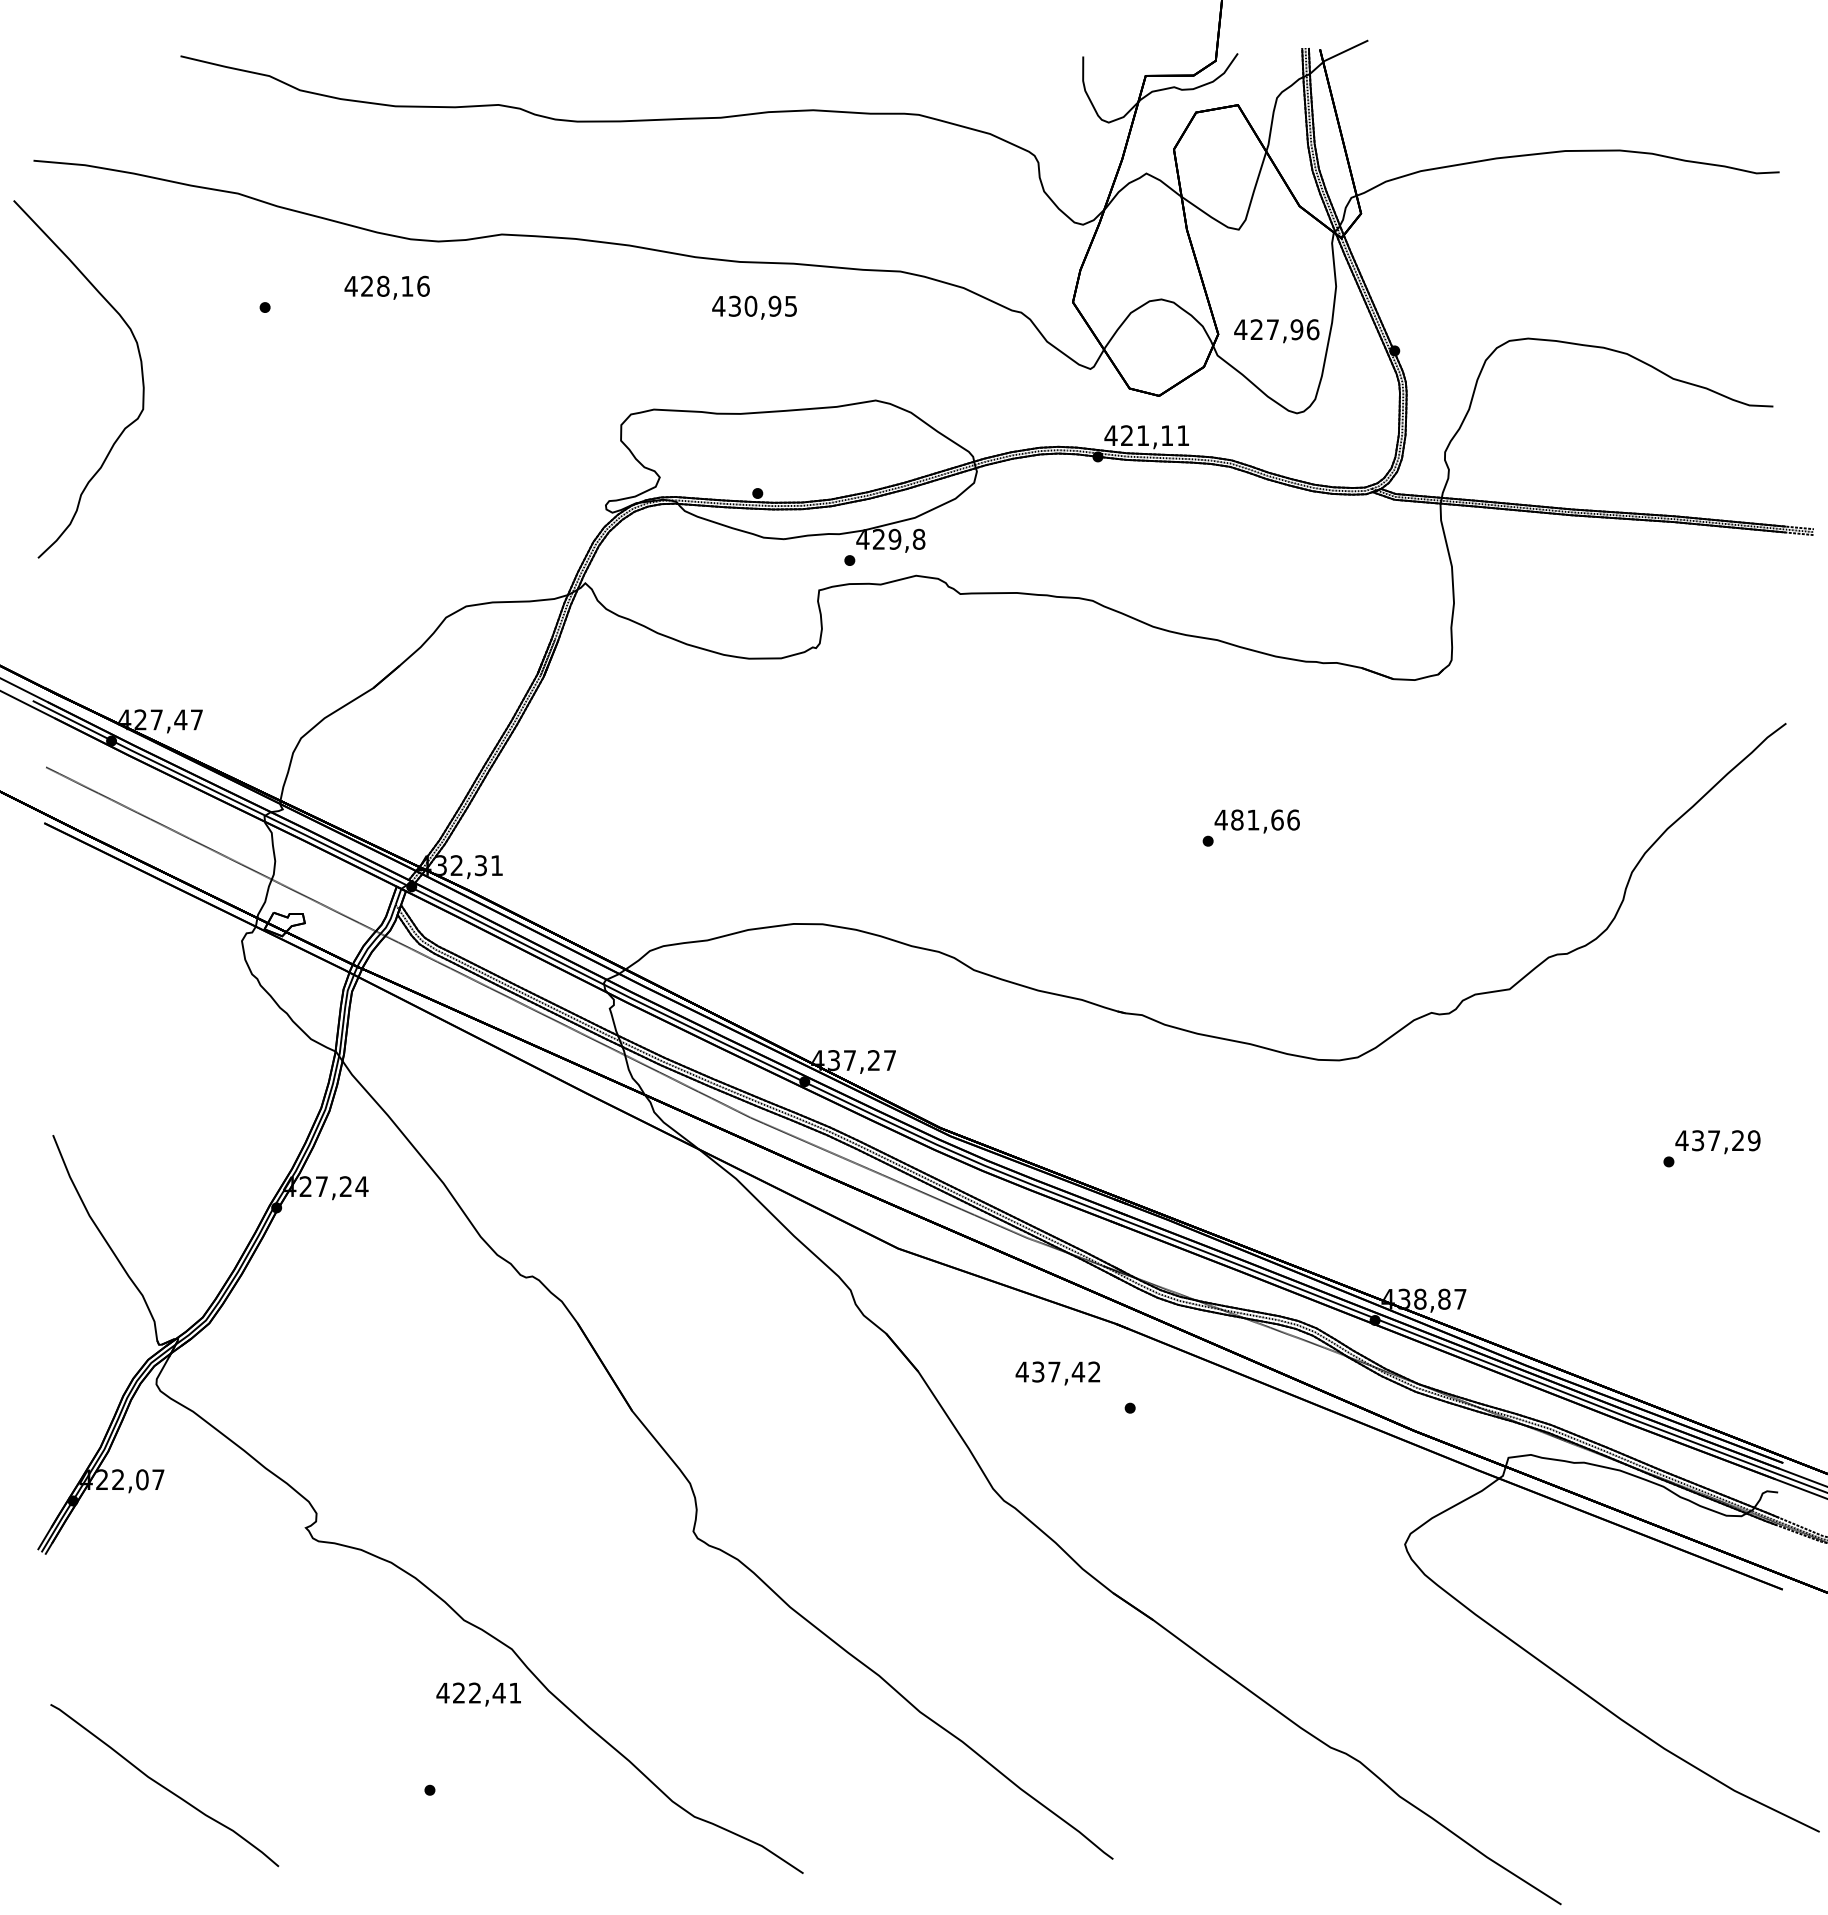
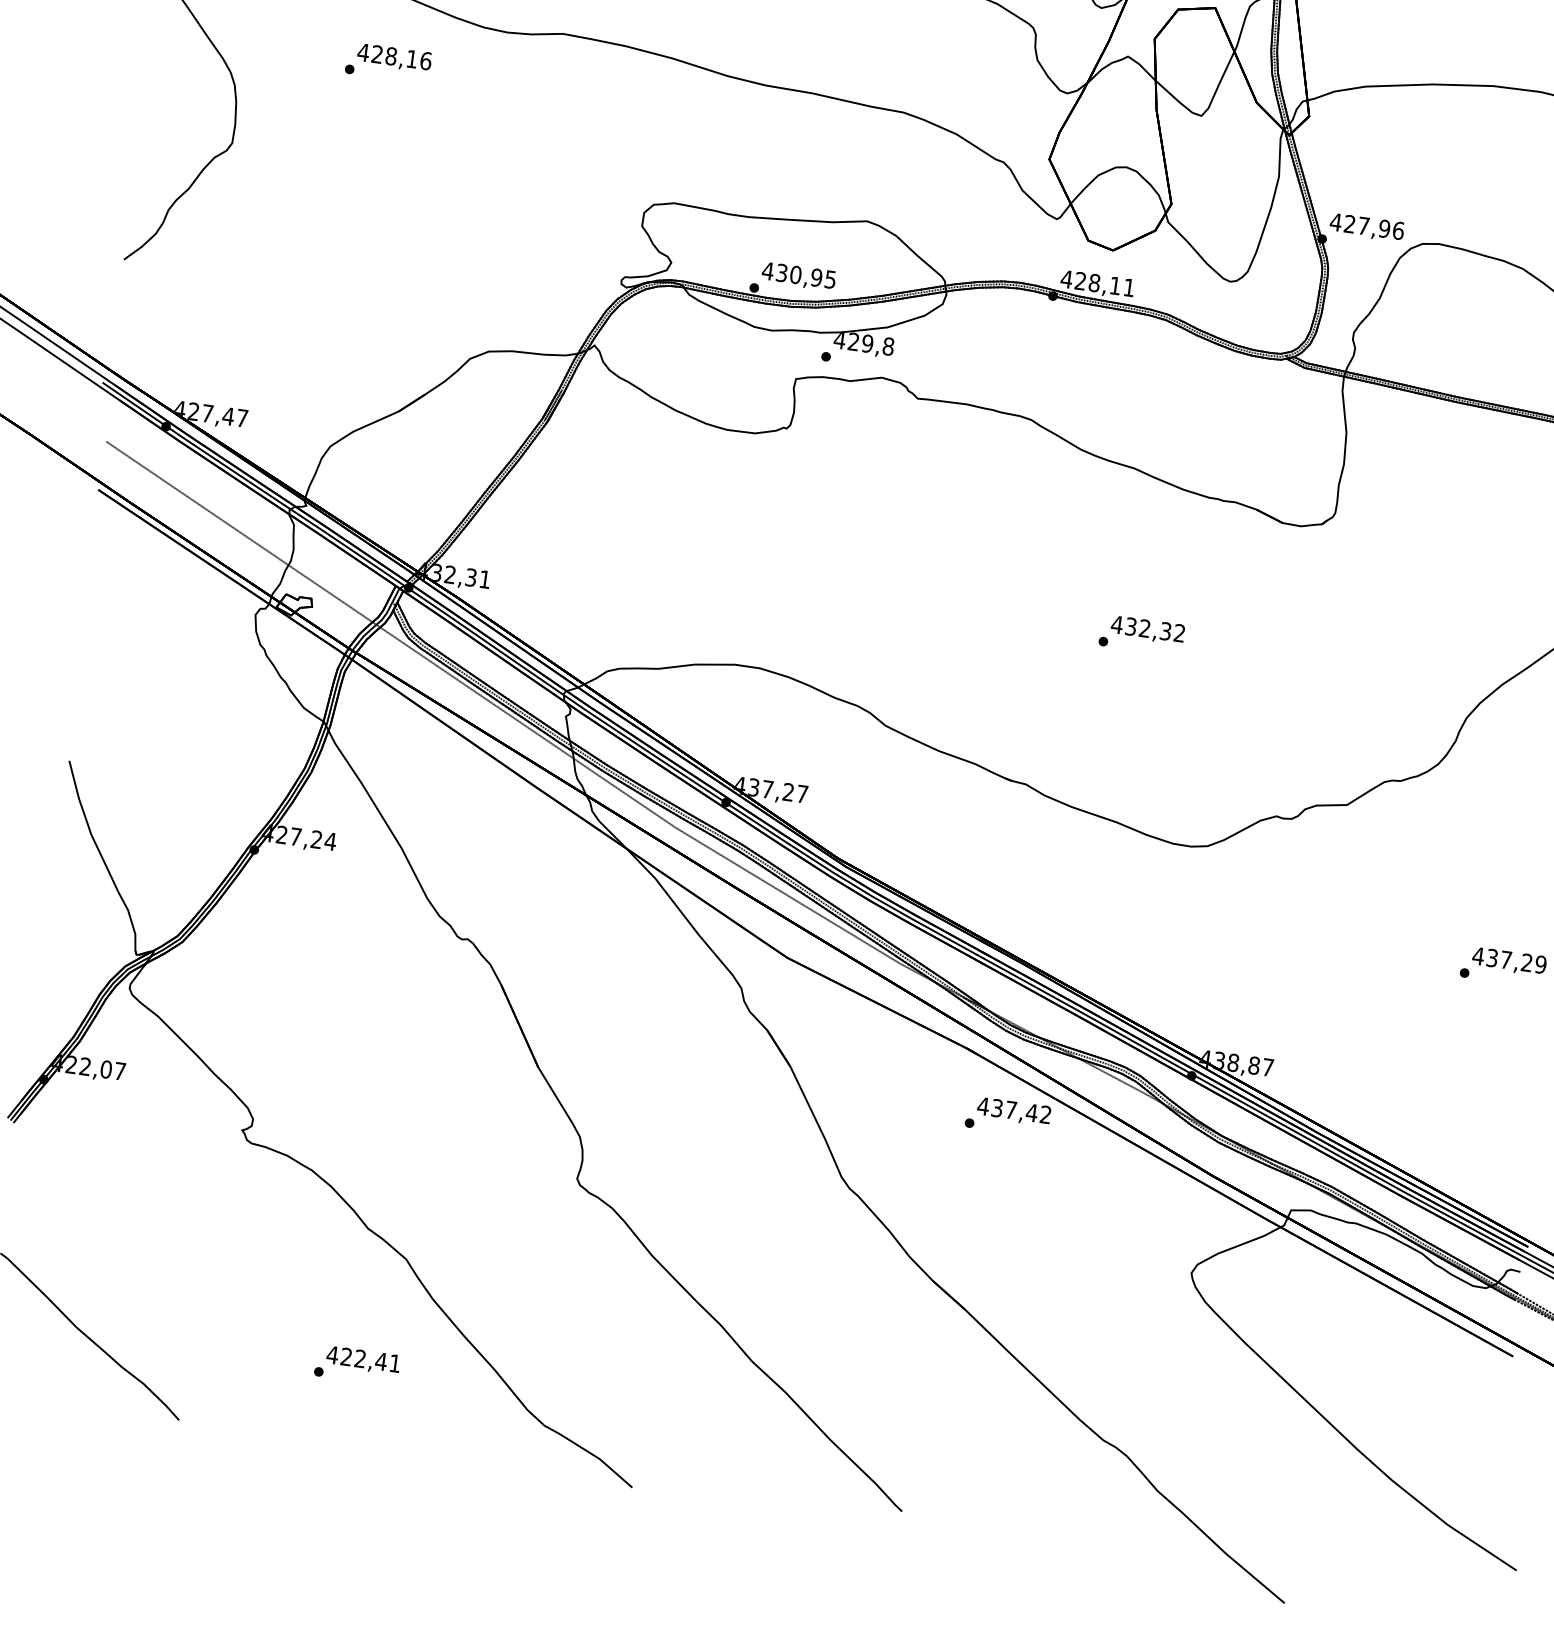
text: (386, 287) -> (393, 57), moved
text: (754, 307) -> (798, 276), moved
text: (1276, 331) -> (1366, 228), moved
text: (1143, 435) -> (1094, 282), 421,11 -> 428,11
text: (1265, 819) -> (1155, 629), 481,66 -> 432,32
text: (1057, 1373) -> (1013, 1111), moved
text: (478, 1694) -> (363, 1360), moved

